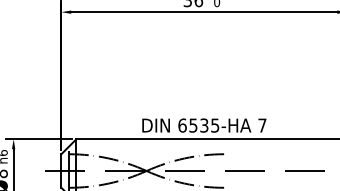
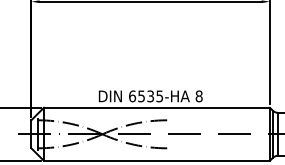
text: (261, 125) -> (198, 96), 7 -> 8

